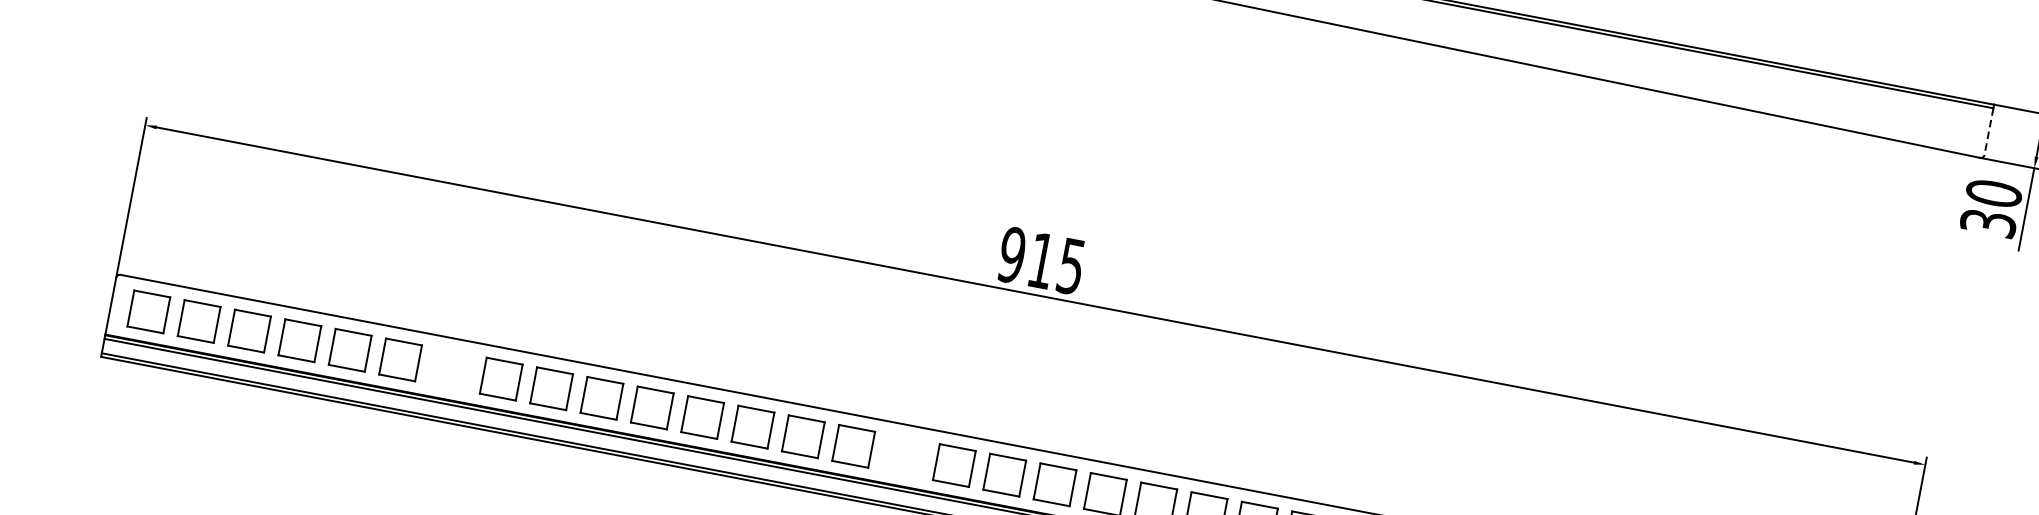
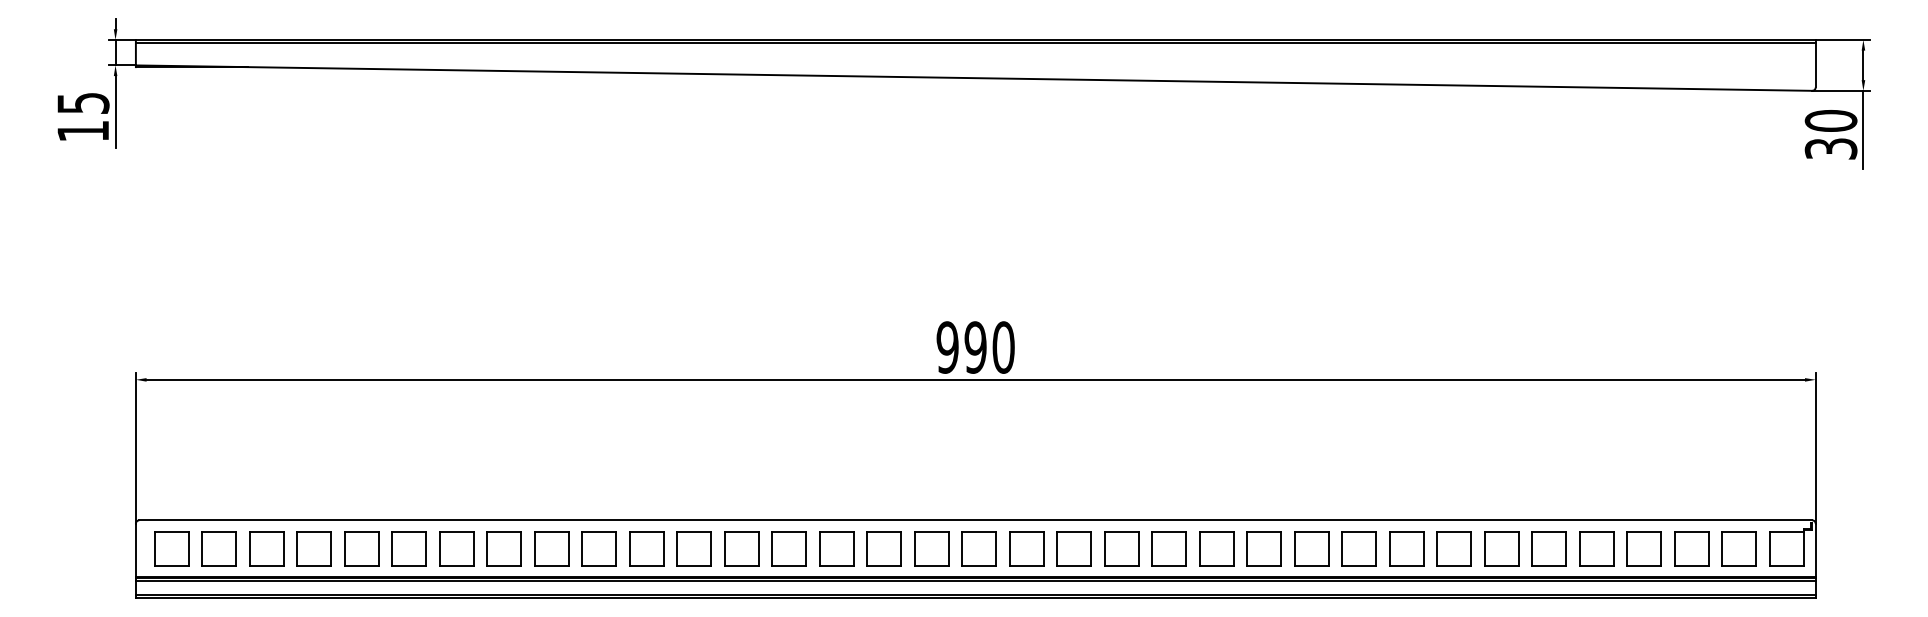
line: (1988, 131) -> (1815, 65), dashed -> solid
text: (1056, 263) -> (989, 347), 915 -> 990
part: (450, 368) -> (456, 548), added
part: (903, 455) -> (883, 548), added

